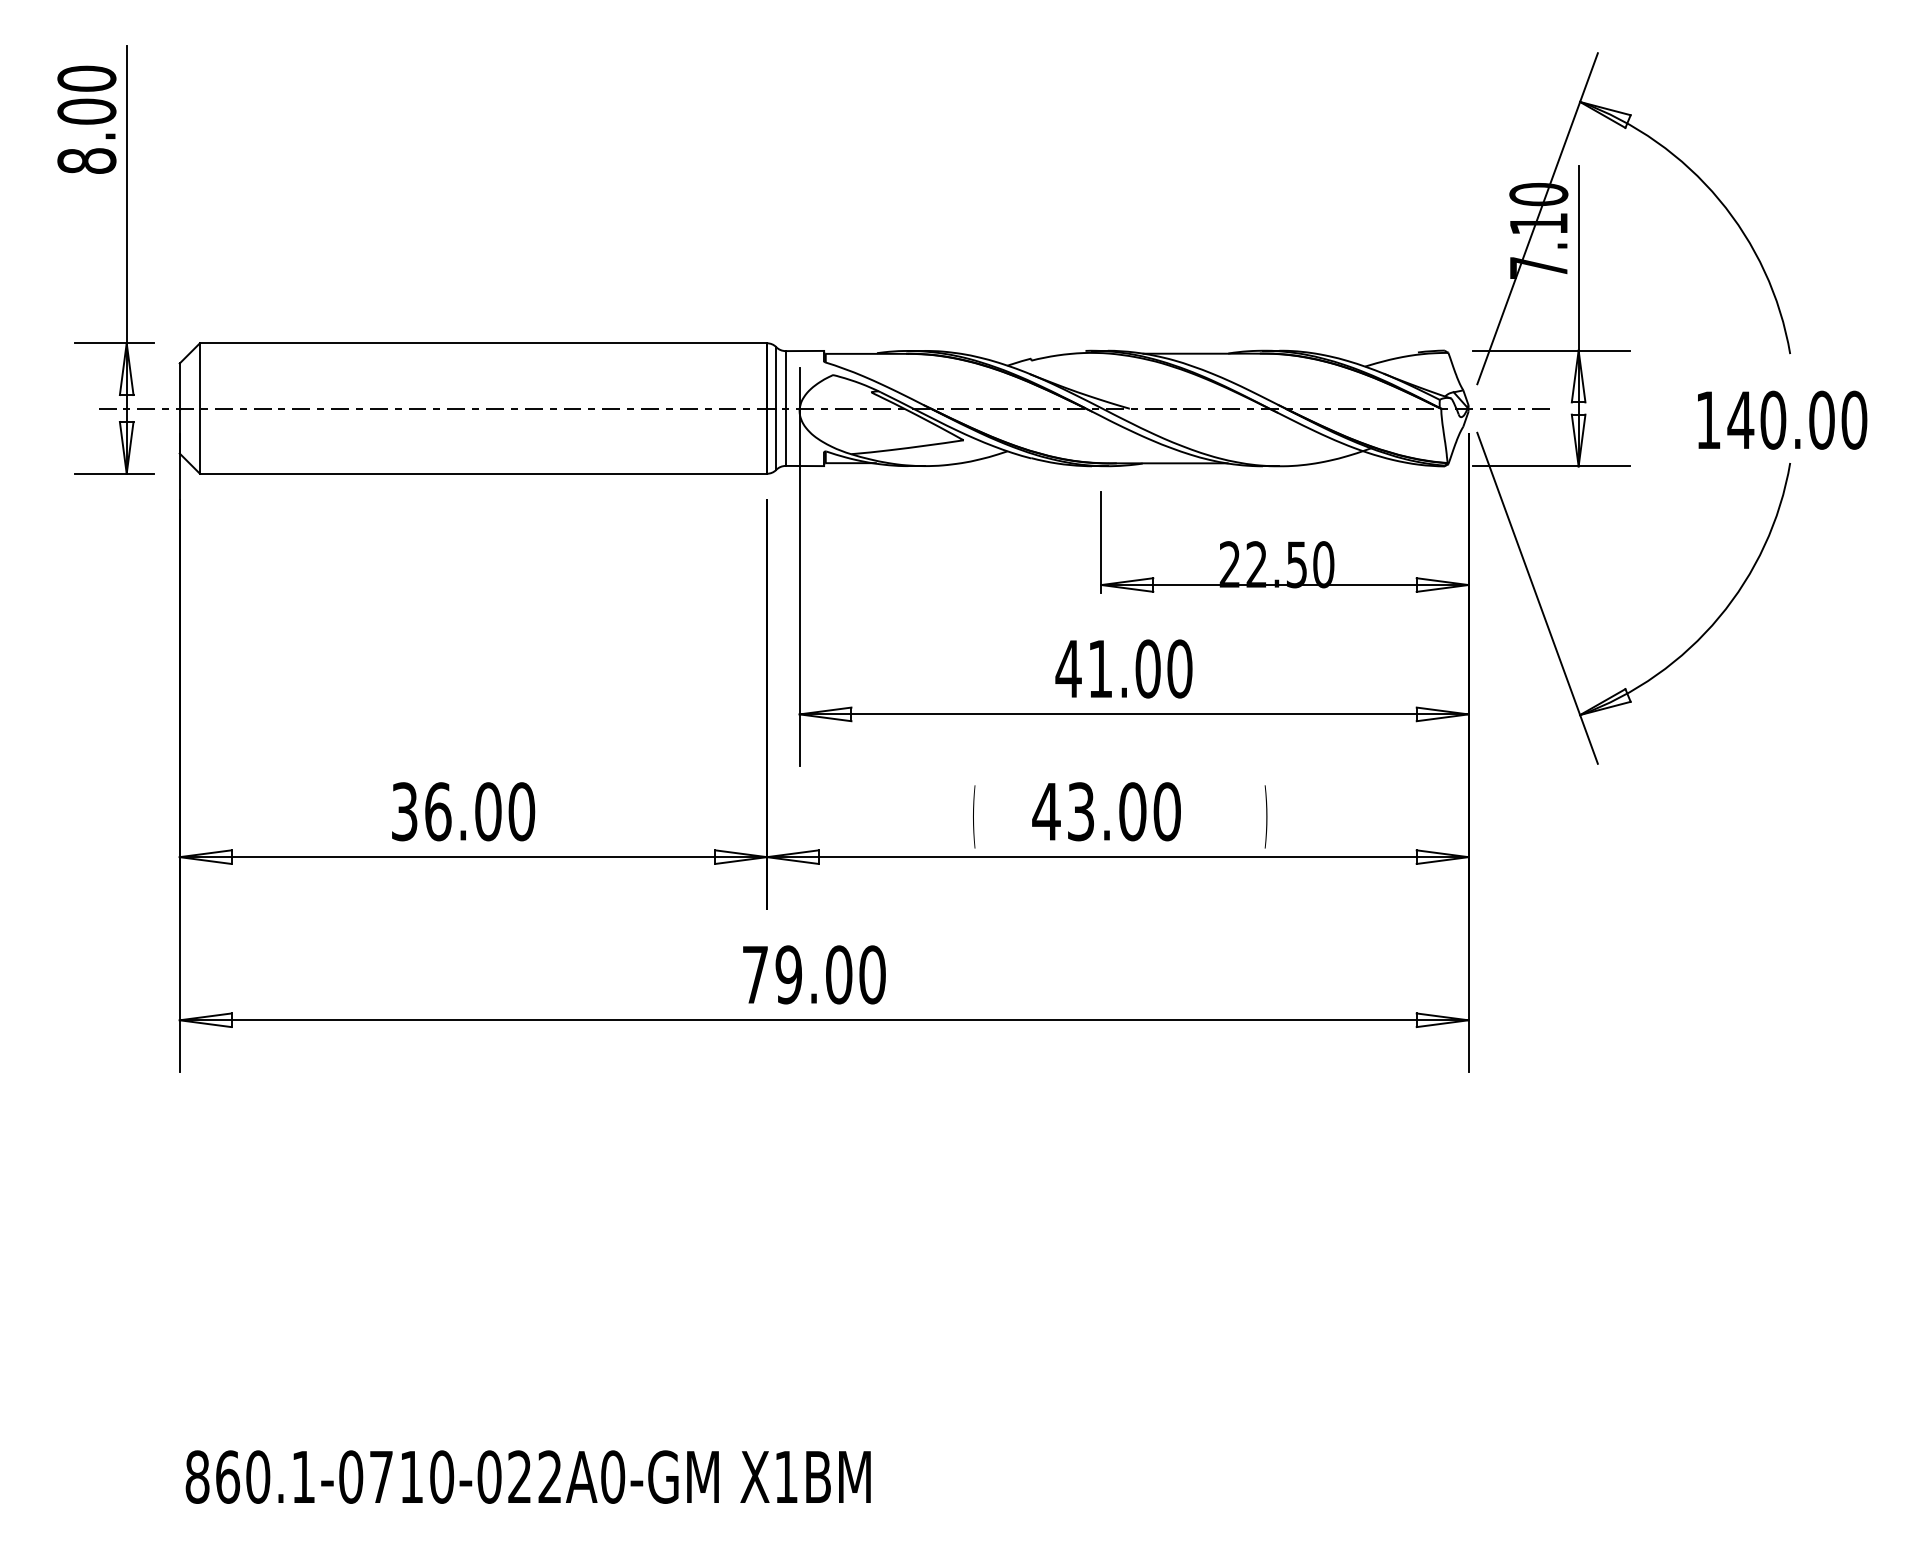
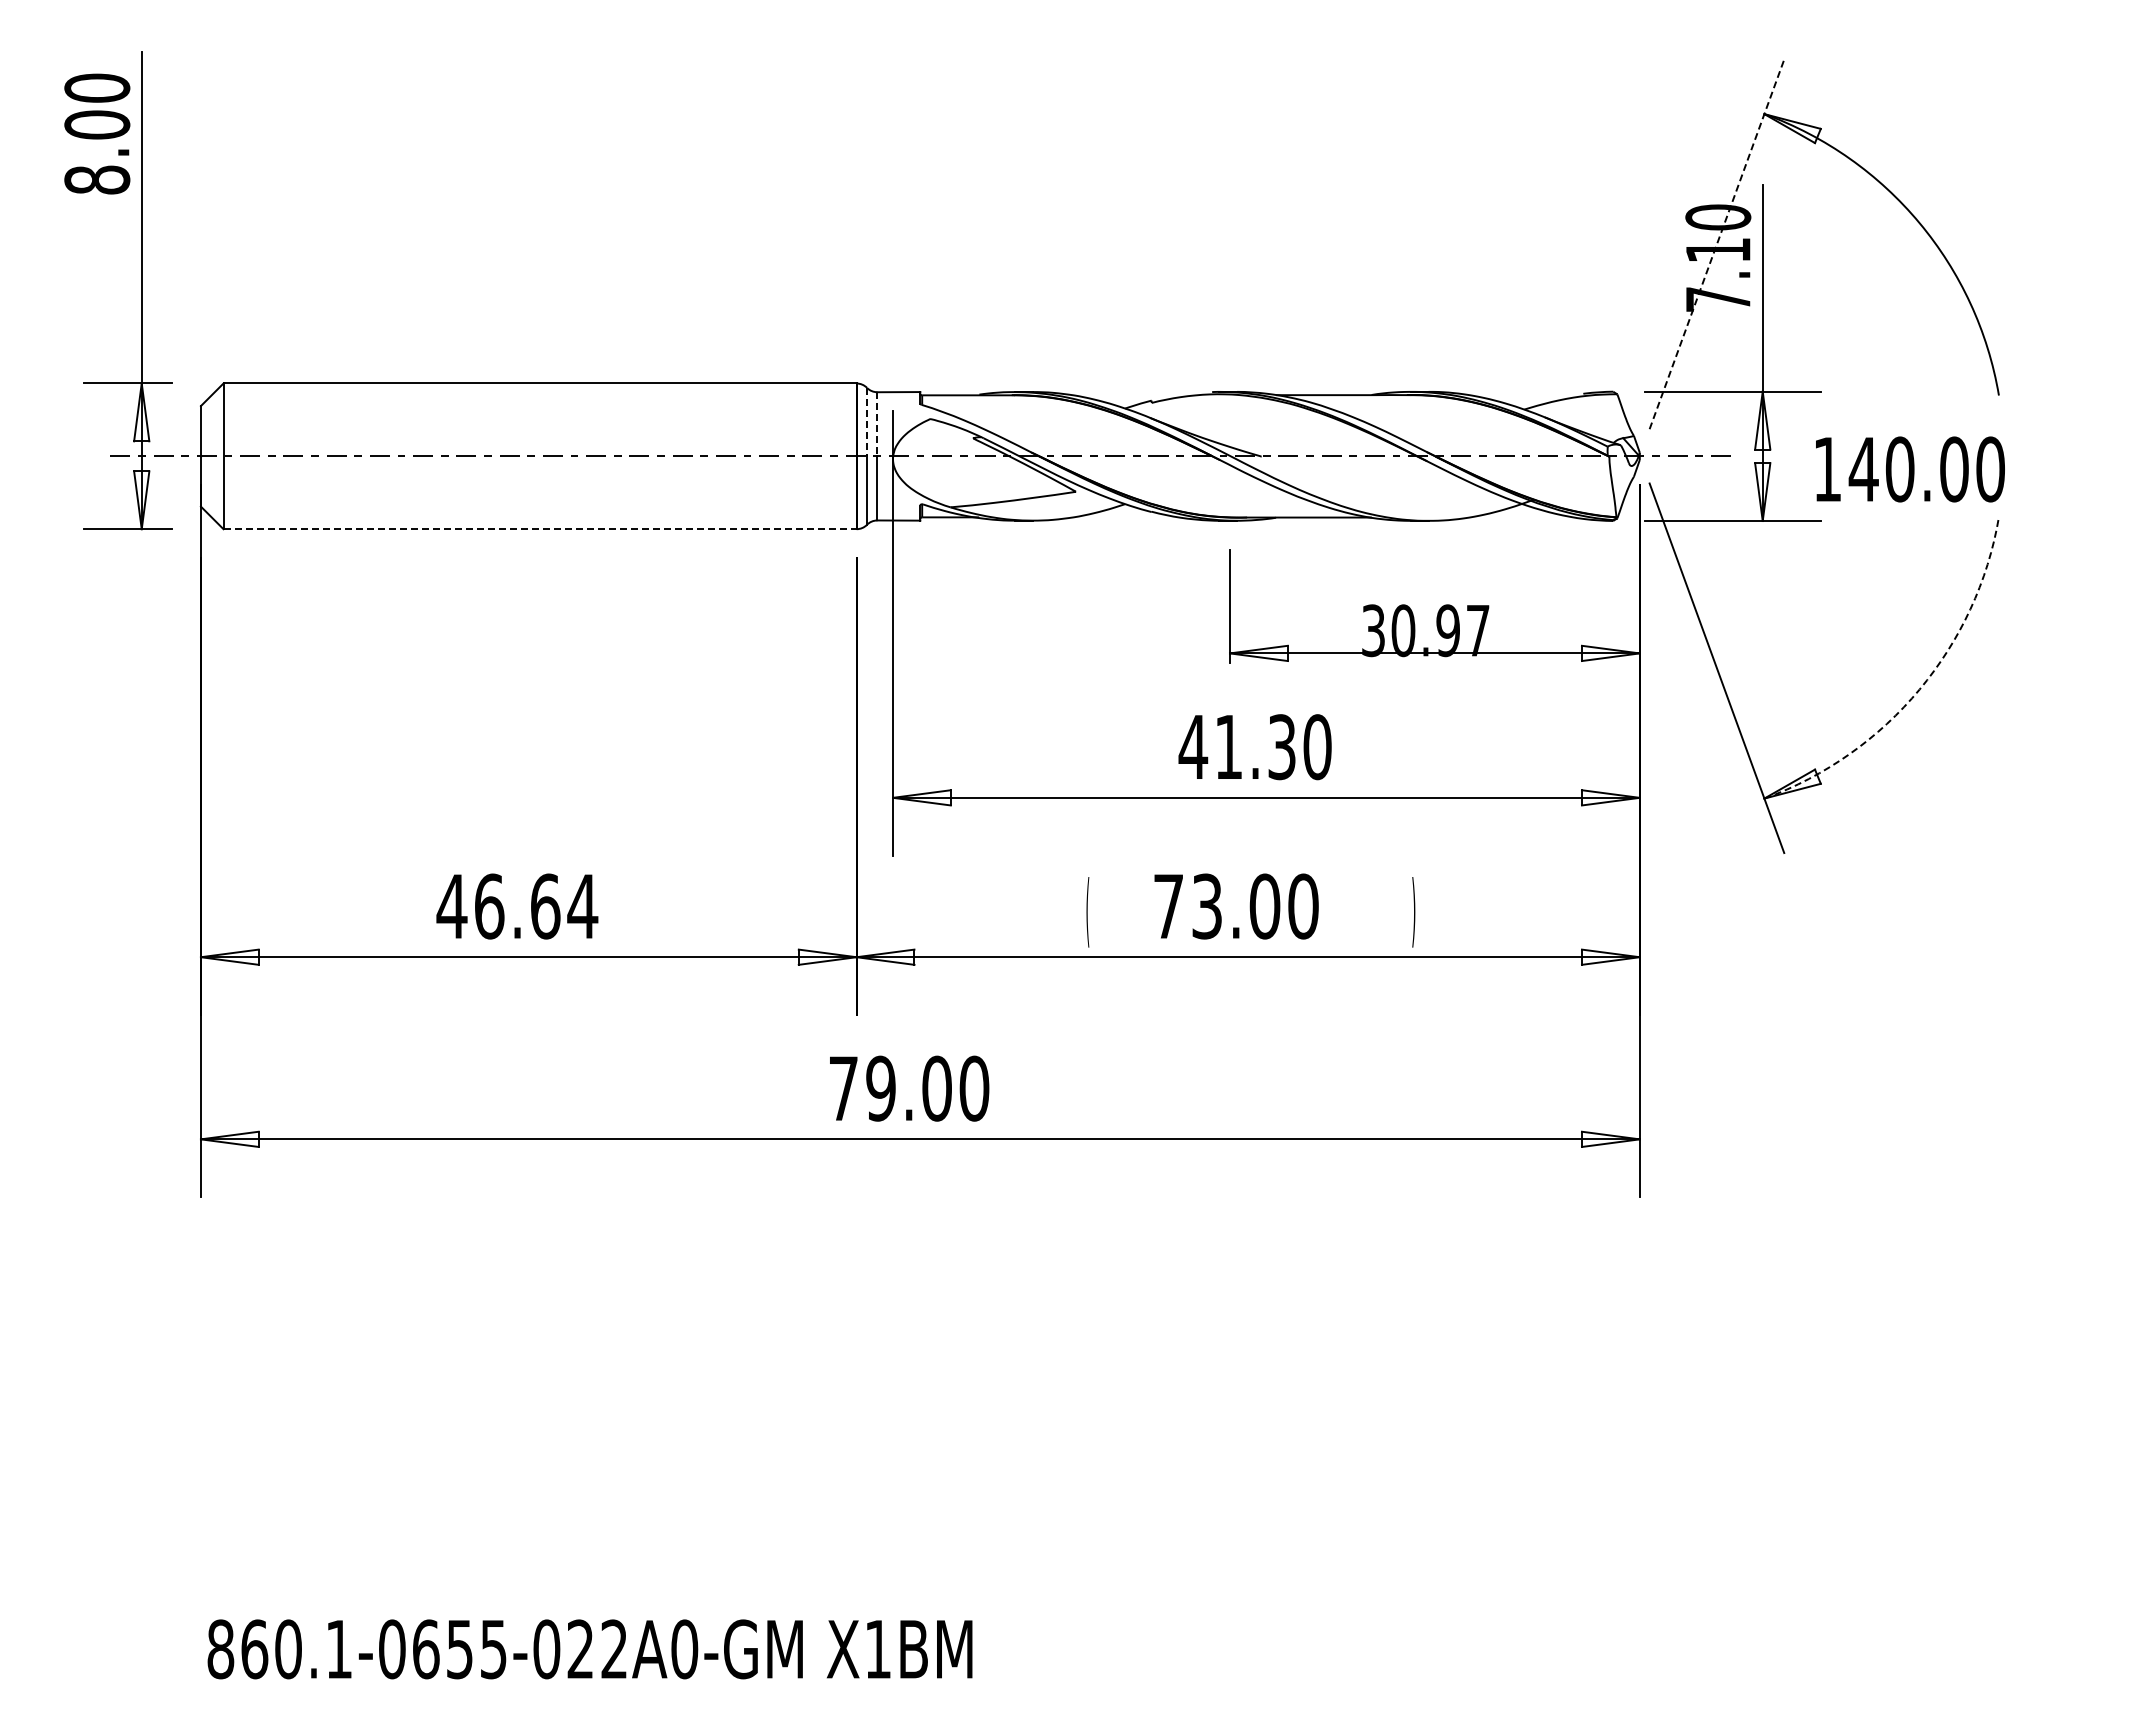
line: (1537, 218) -> (1716, 244), solid -> dashed
line: (776, 378) -> (867, 422), solid -> dashed
line: (785, 379) -> (877, 424), solid -> dashed
text: (1782, 420) -> (1910, 469), moved
line: (483, 474) -> (540, 529), solid -> dashed
text: (1276, 564) -> (1425, 630), 22.50 -> 30.97
arc: (1719, 617) -> (1919, 689), solid -> dashed
text: (1148, 669) -> (1282, 747), 41.00 -> 41.30
text: (463, 811) -> (517, 906), 36.00 -> 46.64
text: (1046, 811) -> (1168, 906), 43.00 -> 73.00
text: (412, 1477) -> (460, 1649), 860.1-0710-022A0-GM -> 860.1-0655-022A0-GM

